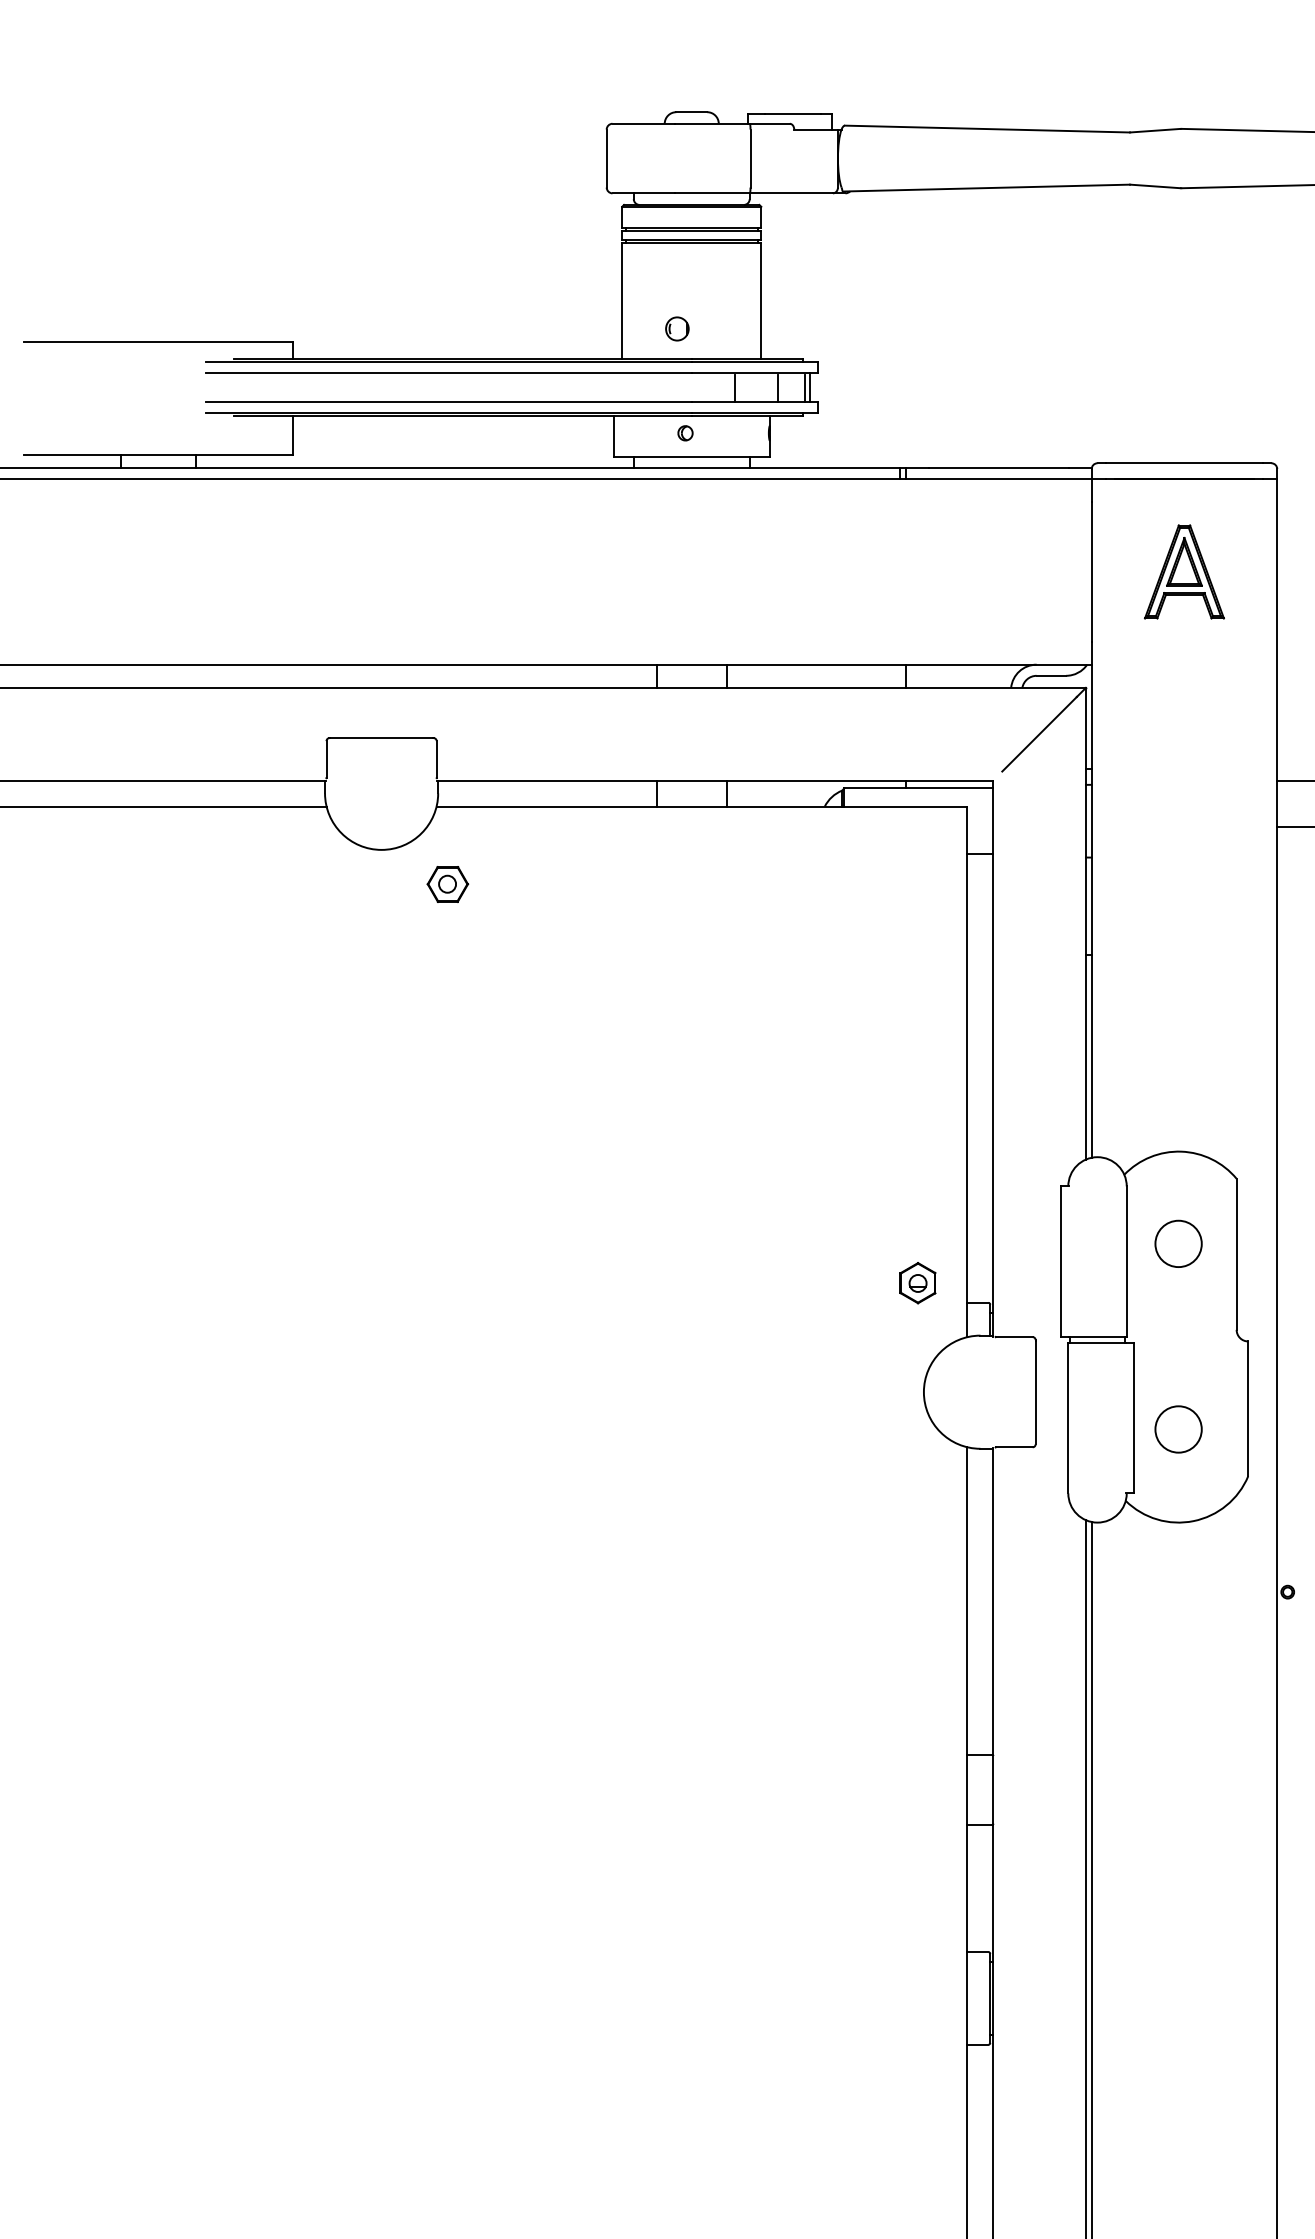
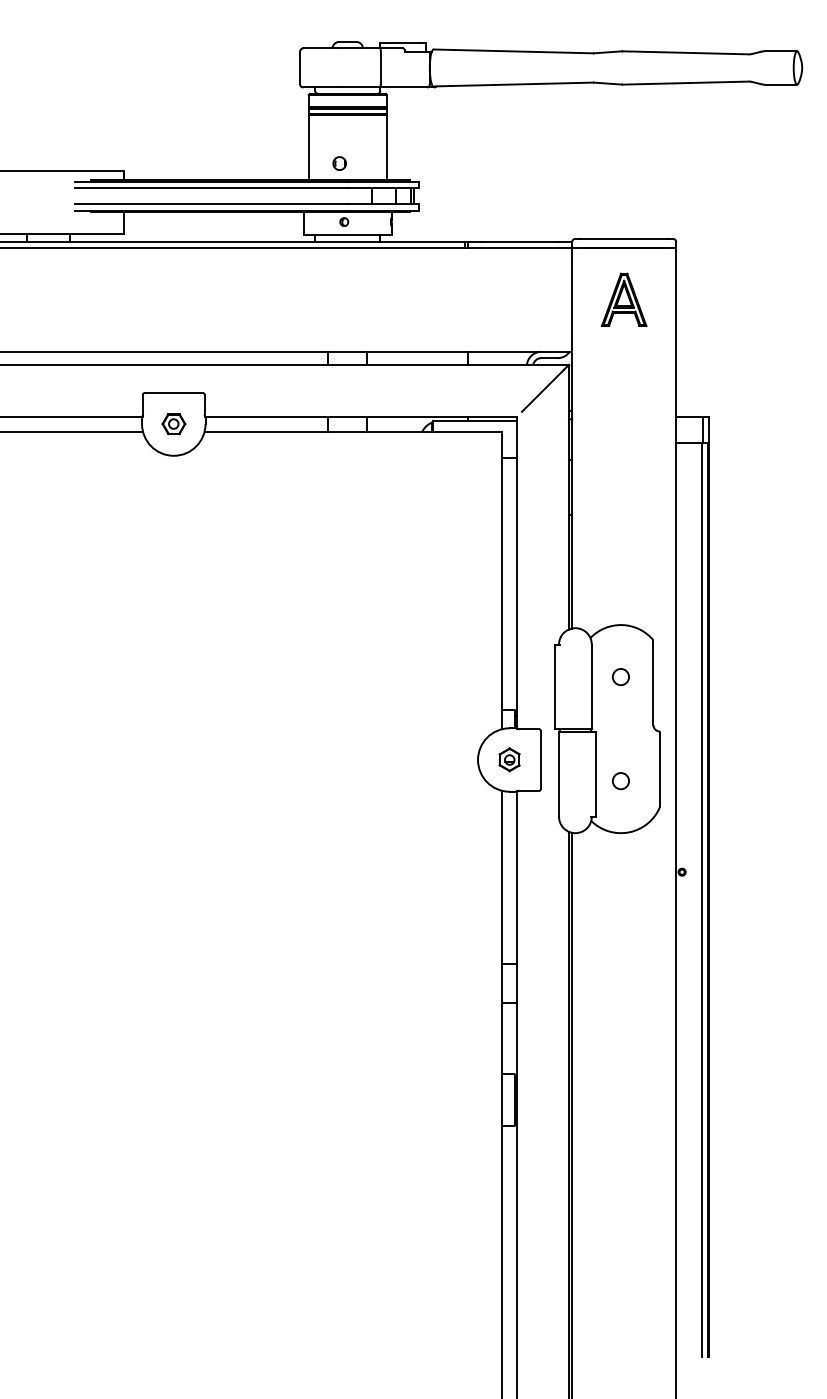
part: (447, 885) -> (173, 424), moved
circle: (1177, 1245) -> (620, 677), size x0.62
part: (917, 1282) -> (509, 759), moved
circle: (1177, 1430) -> (620, 781), size x0.62

